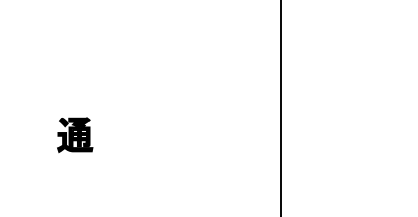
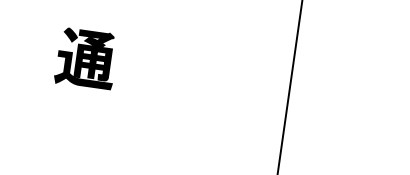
part: (74, 135) -> (85, 59), size x1.67

